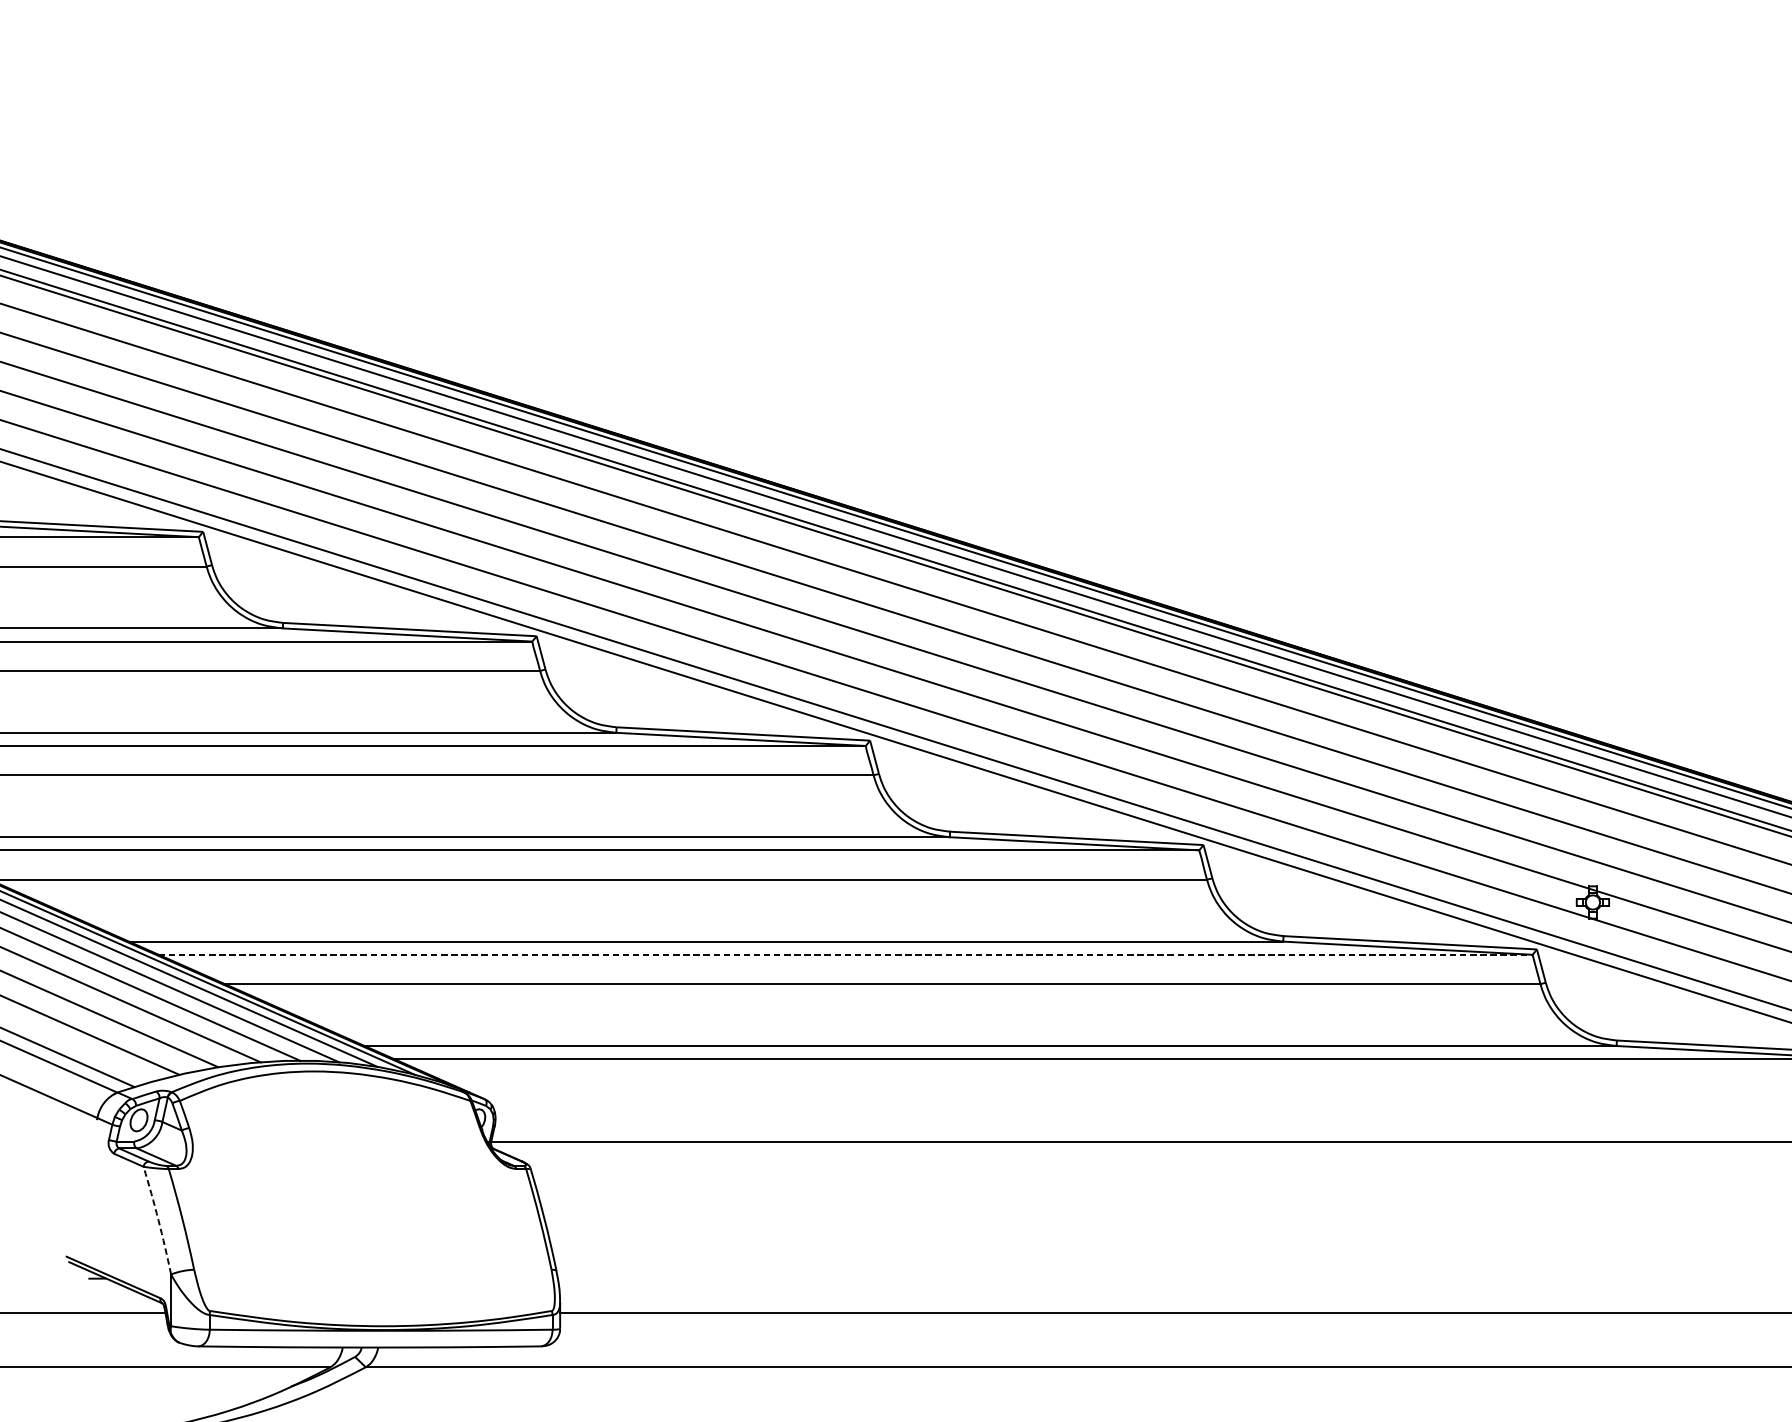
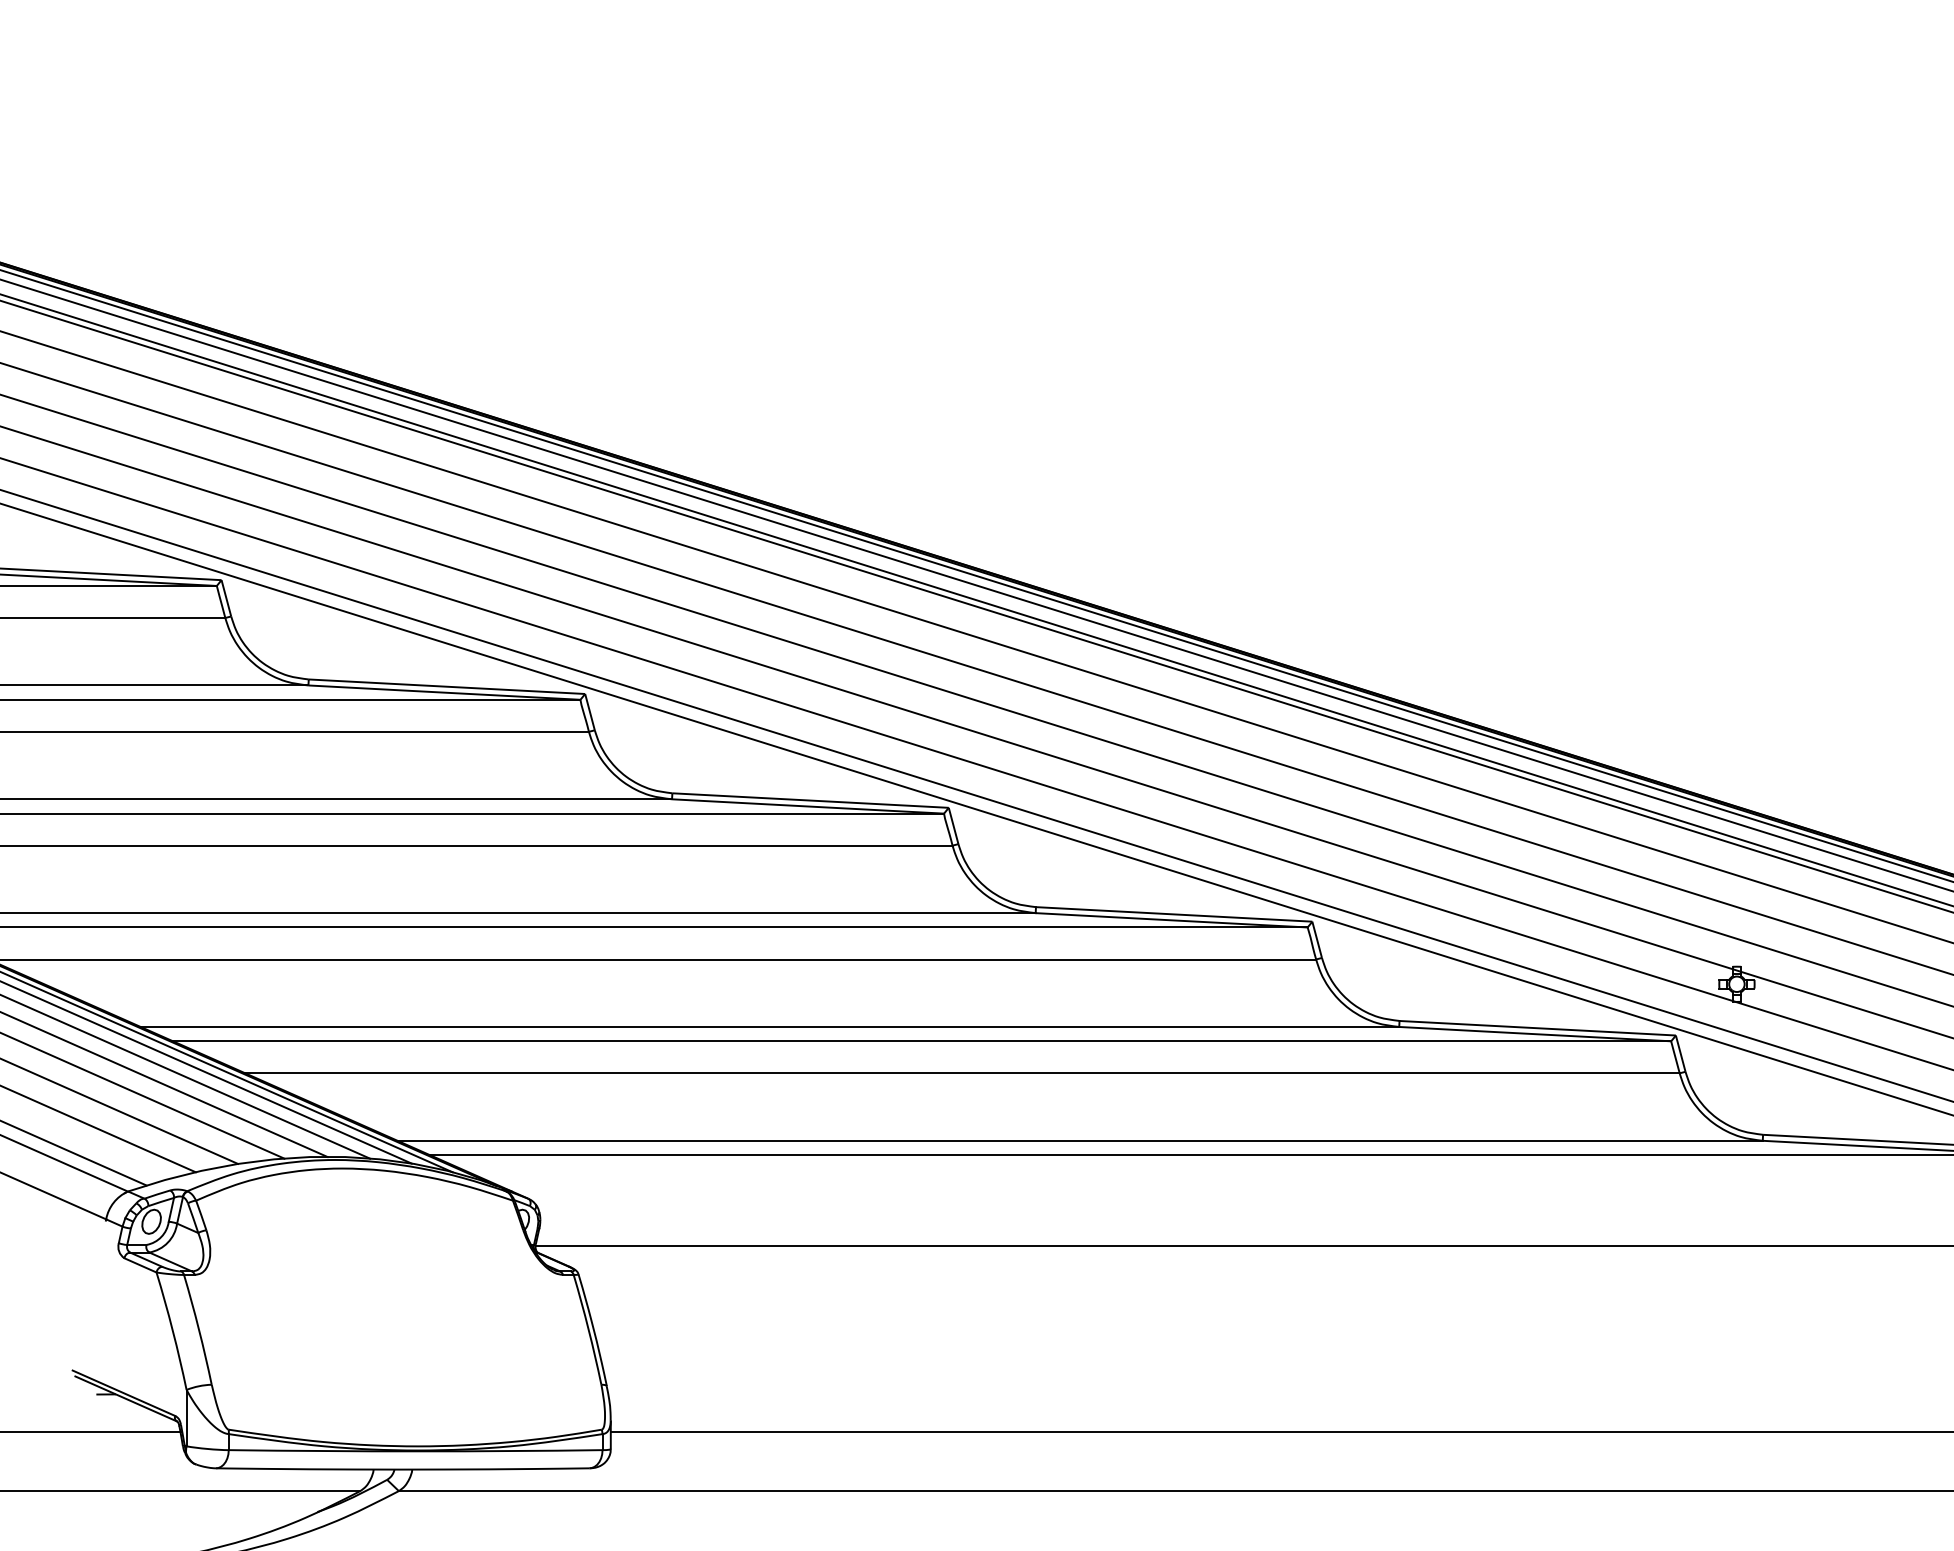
line: (846, 954) -> (922, 1041), dashed -> solid
arc: (158, 1219) -> (172, 1330), dashed -> solid

